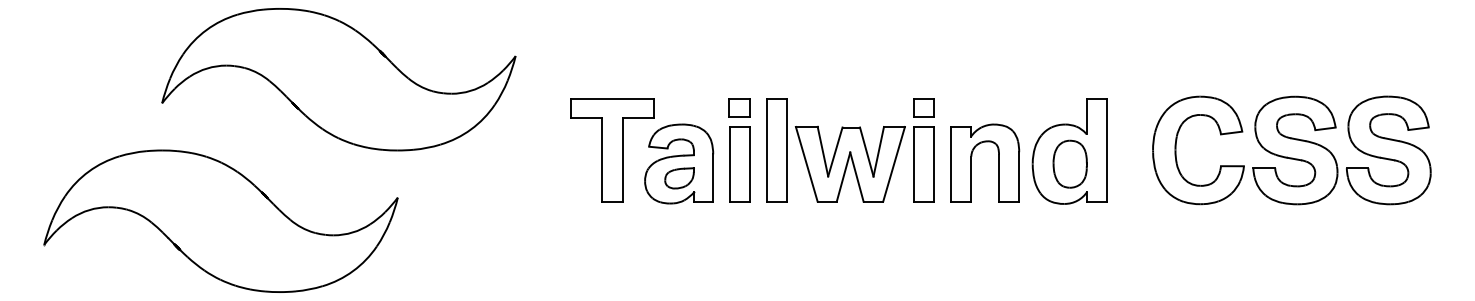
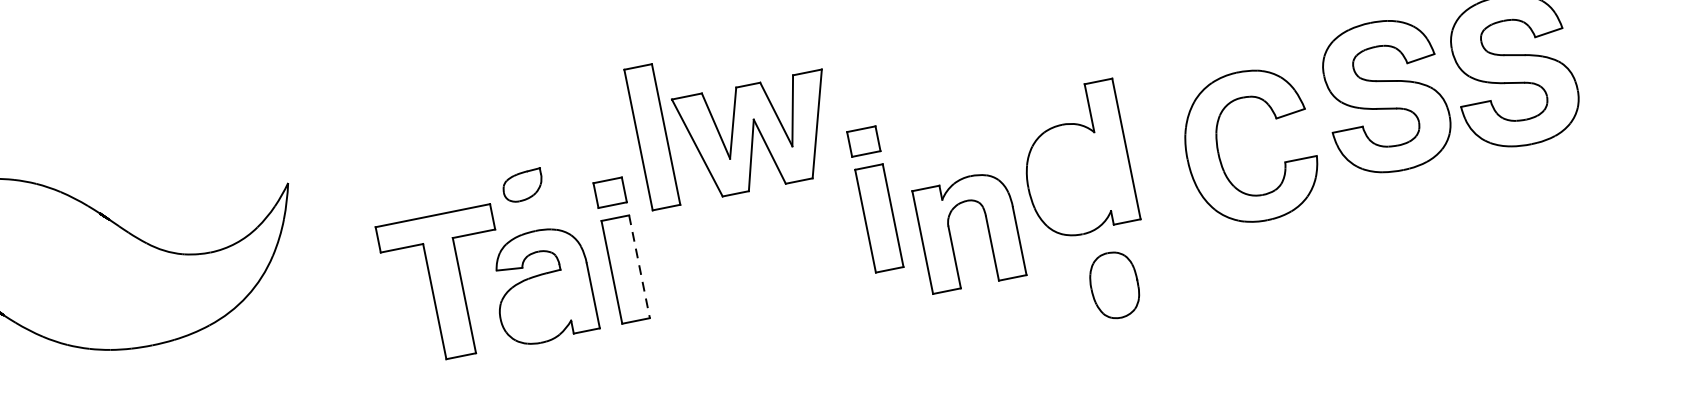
part: (835, 150) -> (732, 121), moved
part: (1176, 150) -> (1219, 153), moved
part: (998, 162) -> (987, 227), moved
part: (1069, 163) -> (1113, 284), moved
line: (749, 164) -> (639, 267), solid -> dashed
part: (679, 178) -> (523, 186), moved

